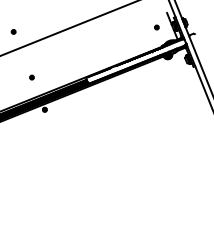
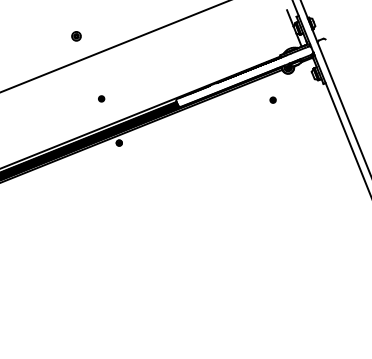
part: (156, 27) -> (272, 99), moved
part: (13, 31) -> (76, 35), size x1.6

